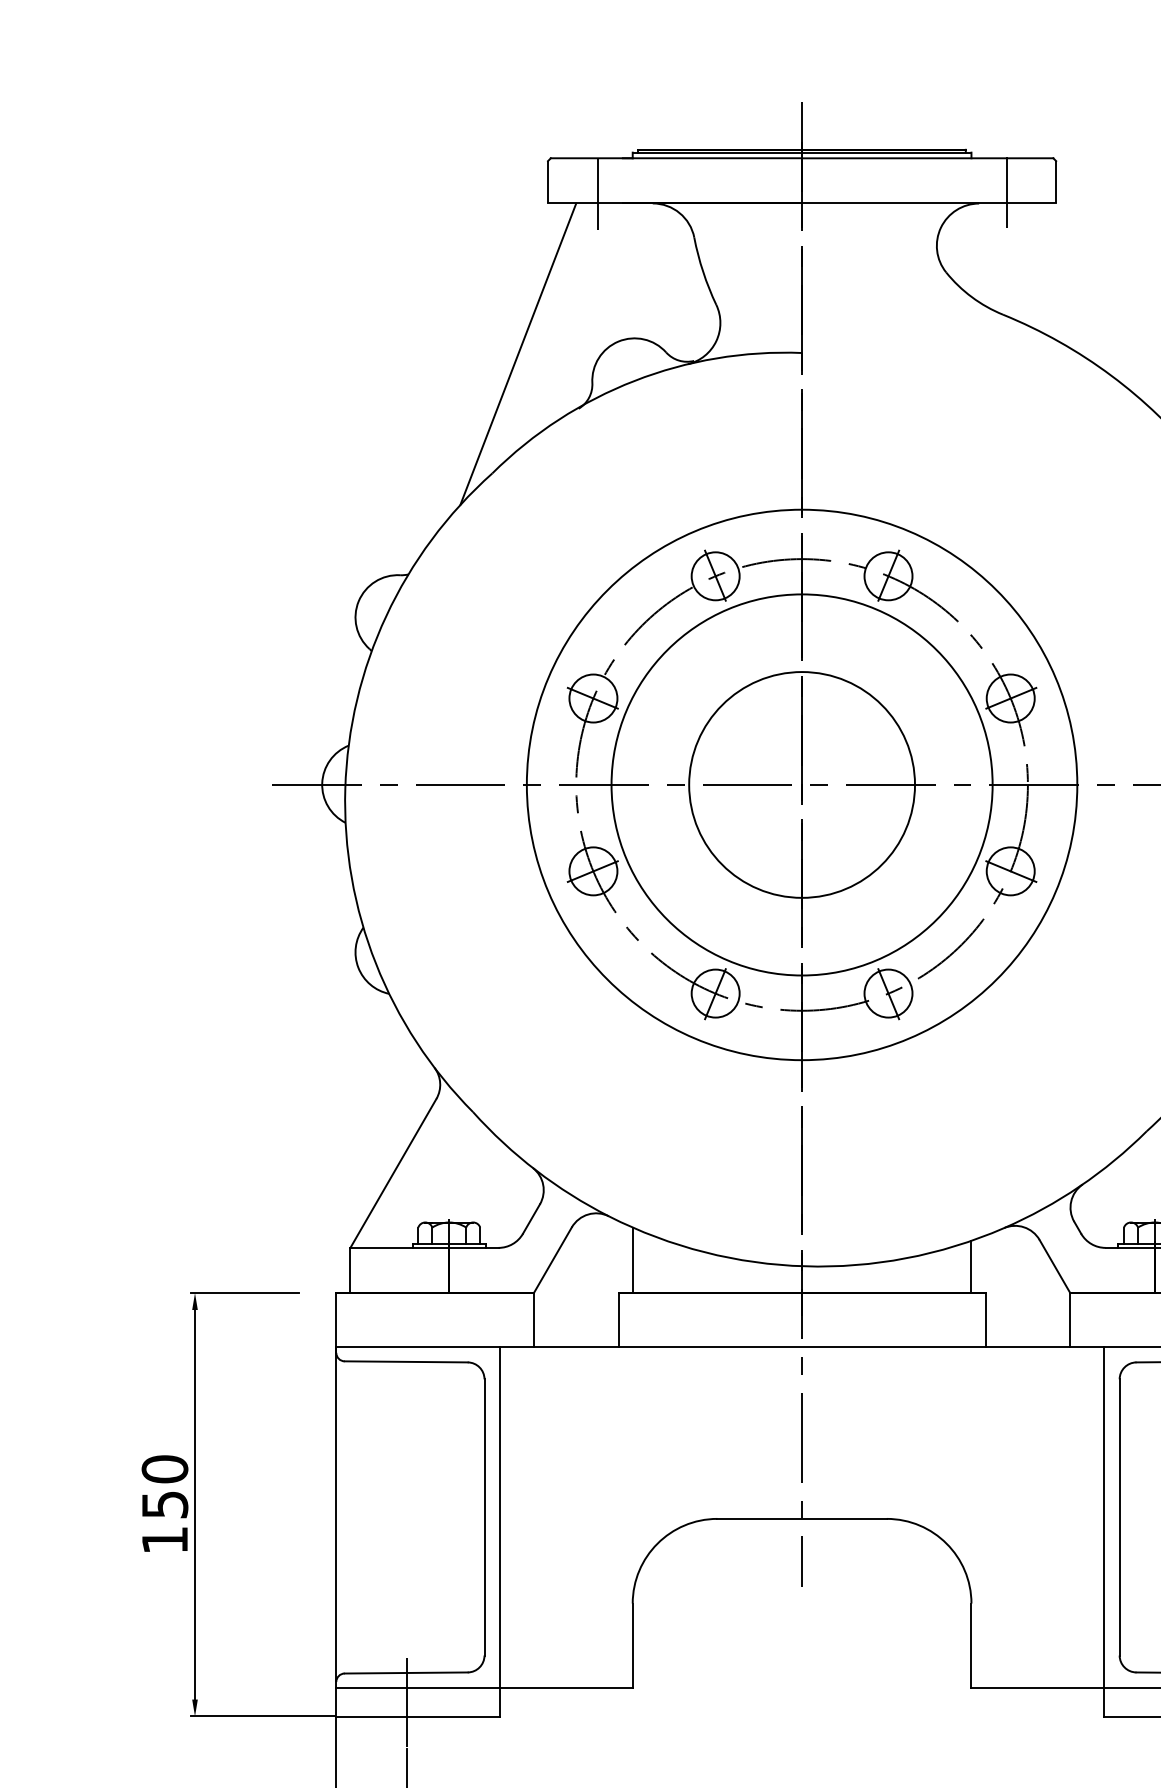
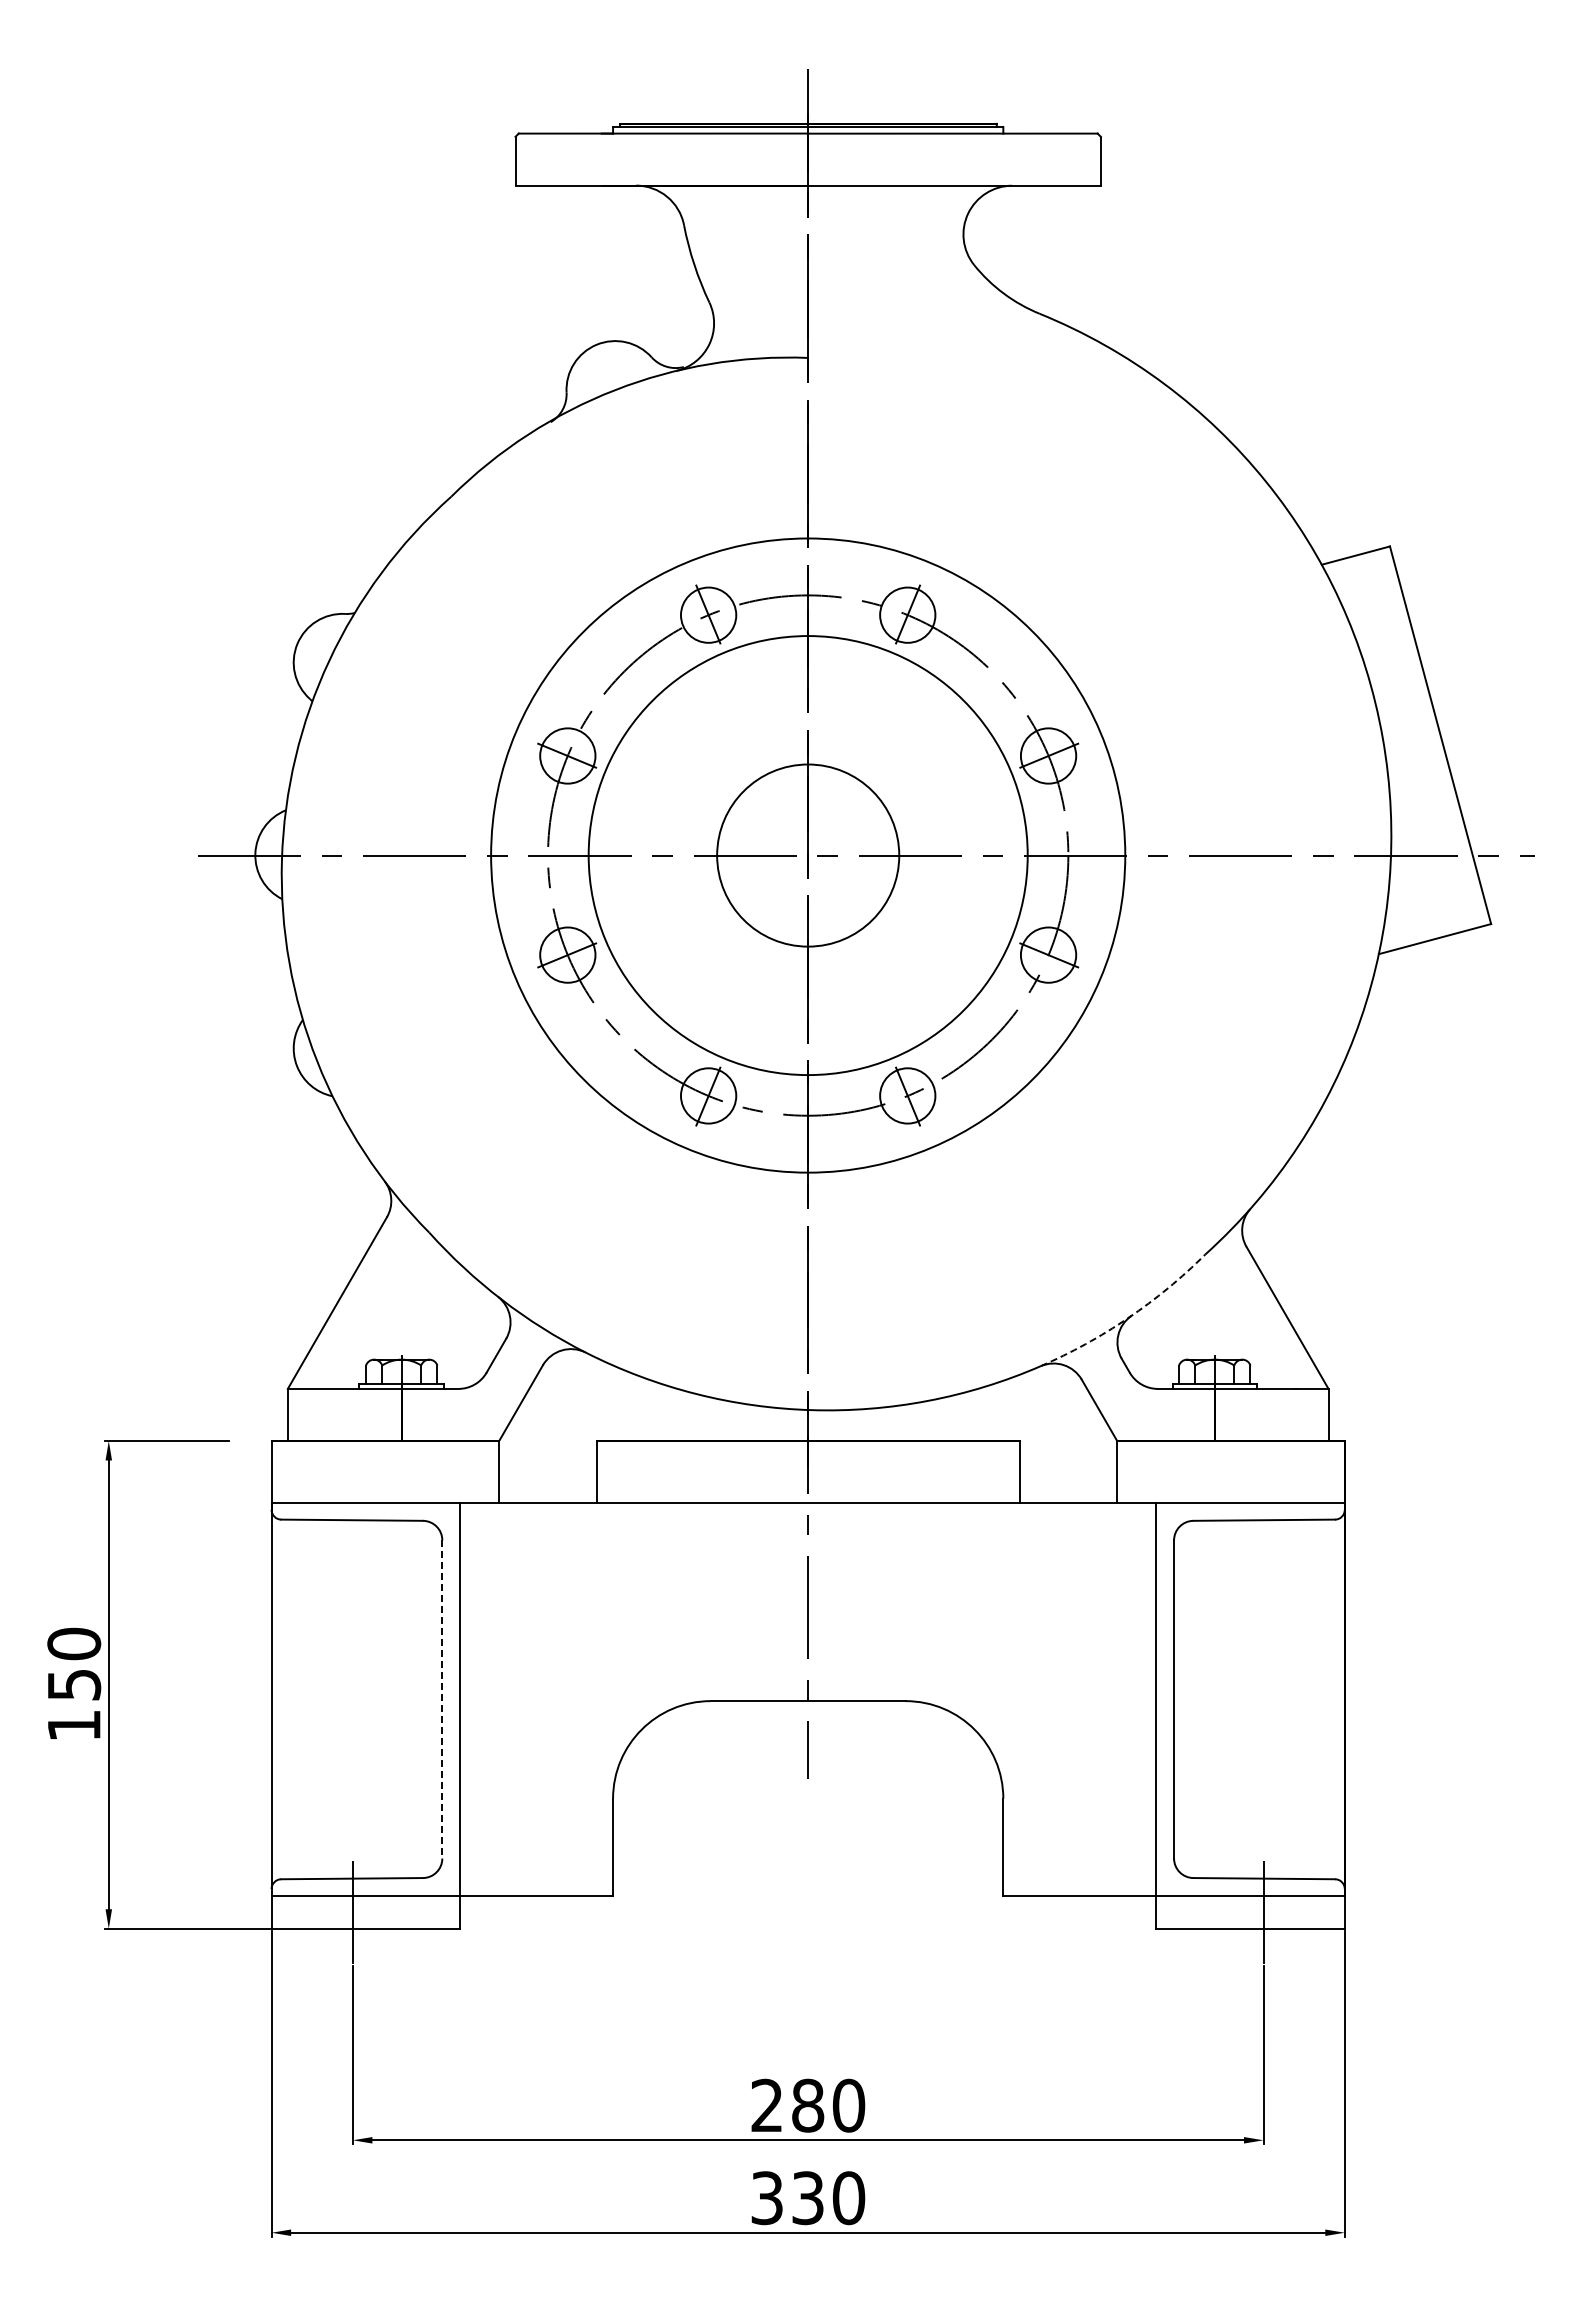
line: (1006, 192) -> (1043, 172), removed
line: (597, 193) -> (572, 174), removed
line: (518, 354) -> (481, 359), removed
circle: (802, 784) -> (808, 855), size x0.7
arc: (1080, 1186) -> (1128, 1318), solid -> dashed
line: (633, 1259) -> (613, 1402), removed
line: (971, 1266) -> (1003, 1410), removed
line: (484, 1517) -> (442, 1699), solid -> dashed

